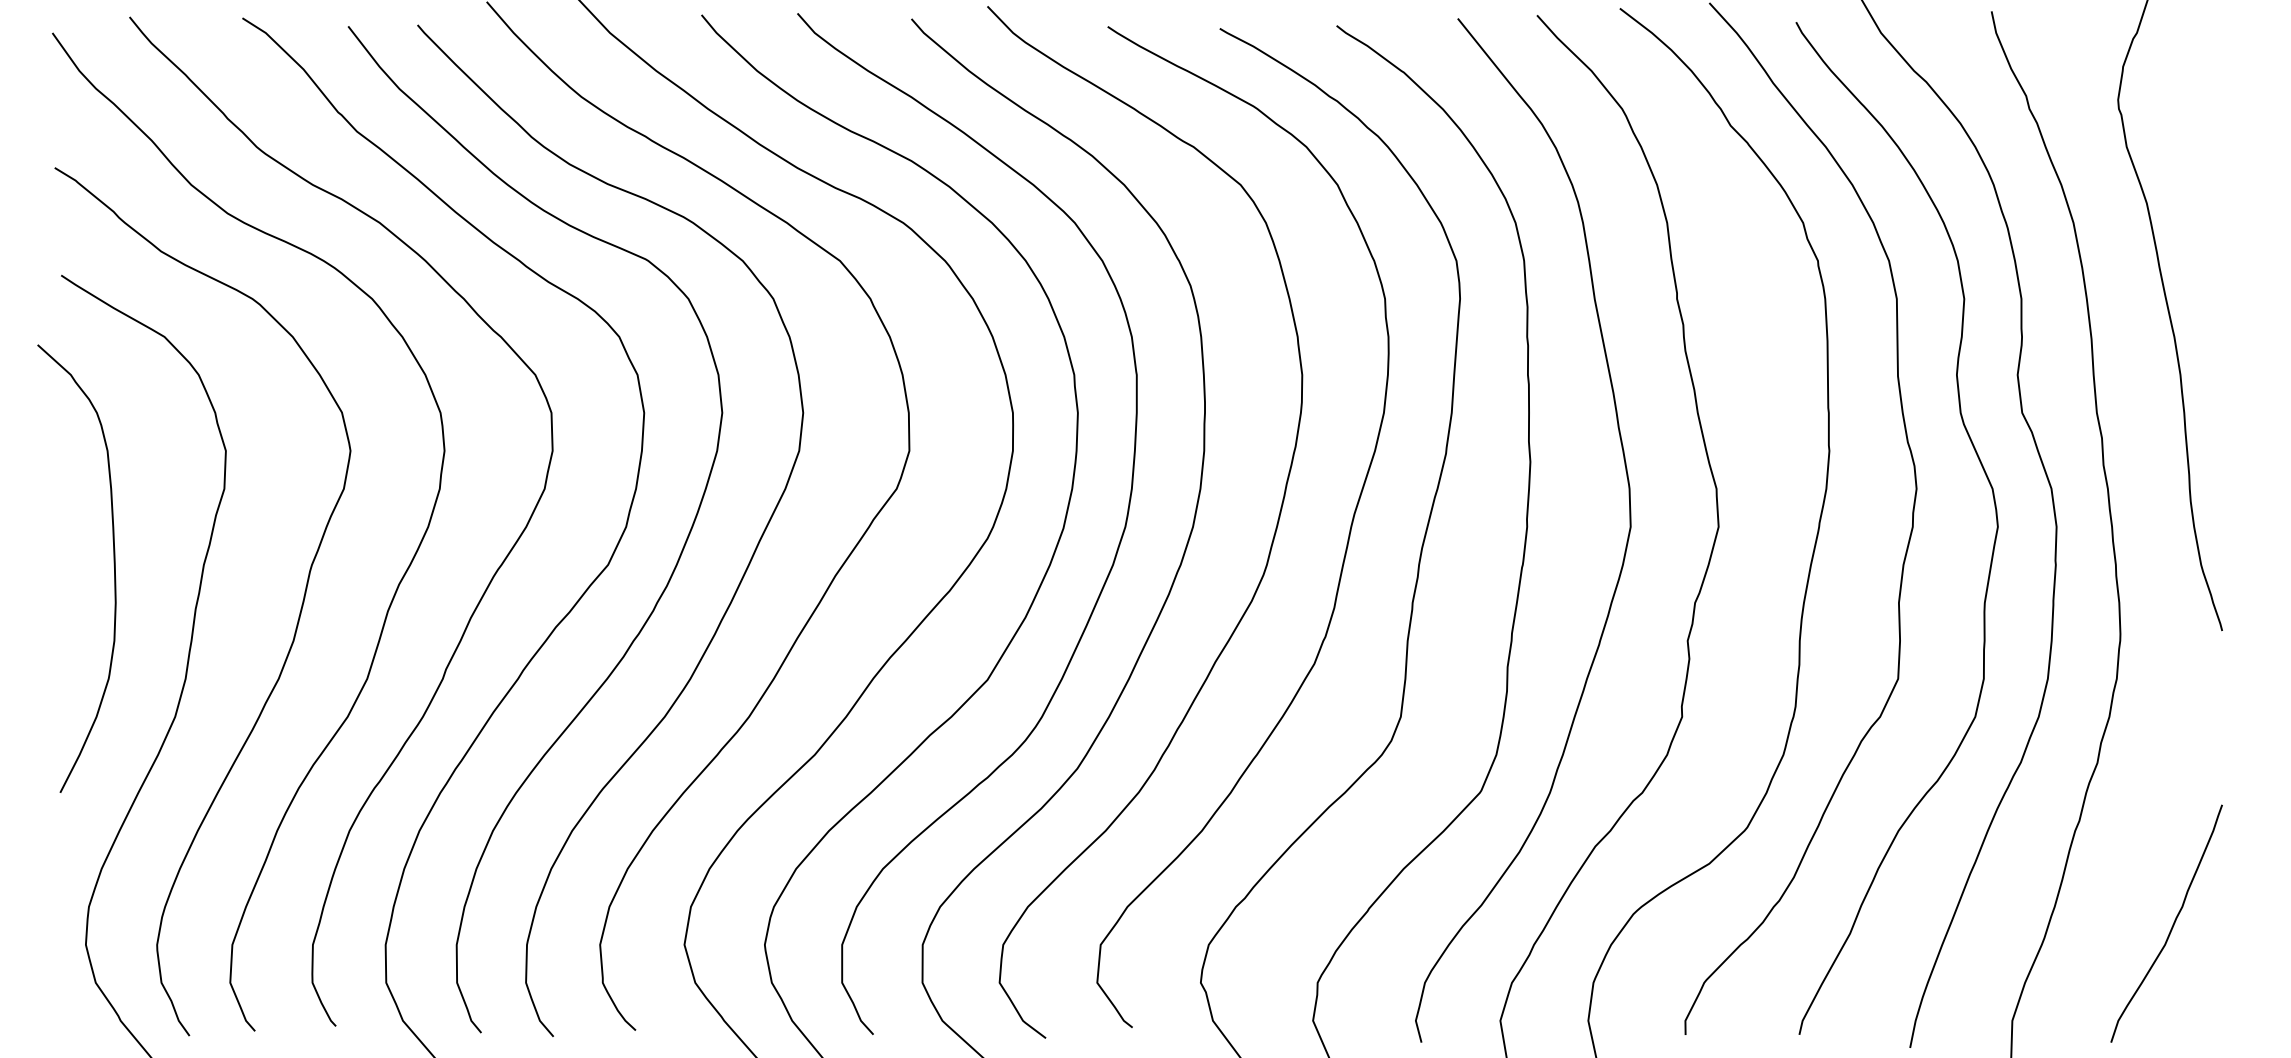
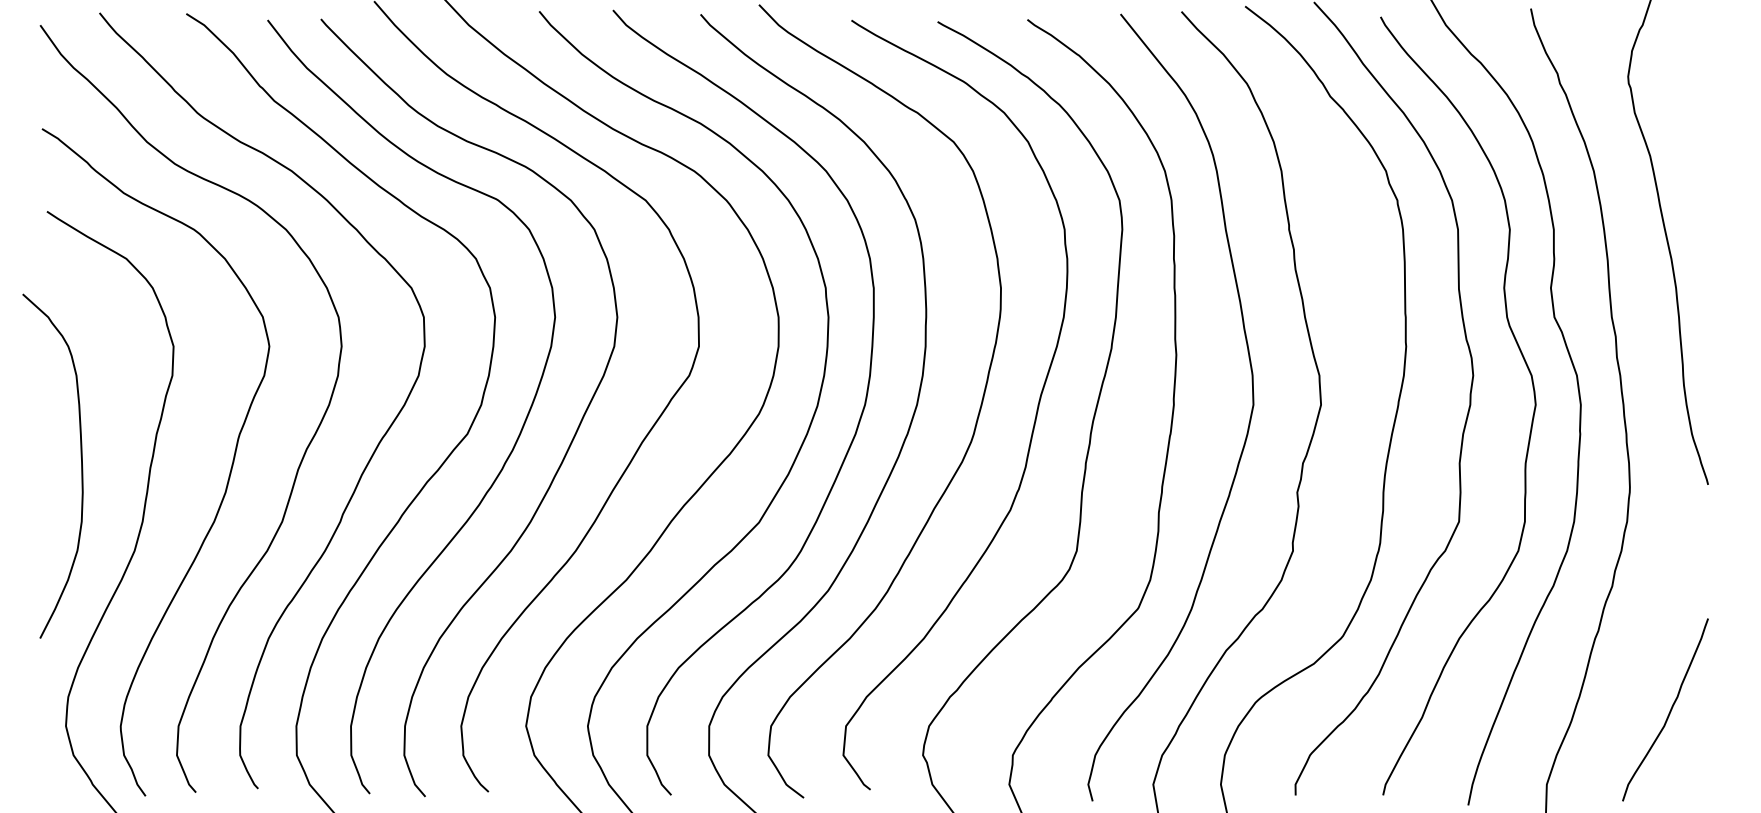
curve: (113, 564) -> (81, 462), moved

